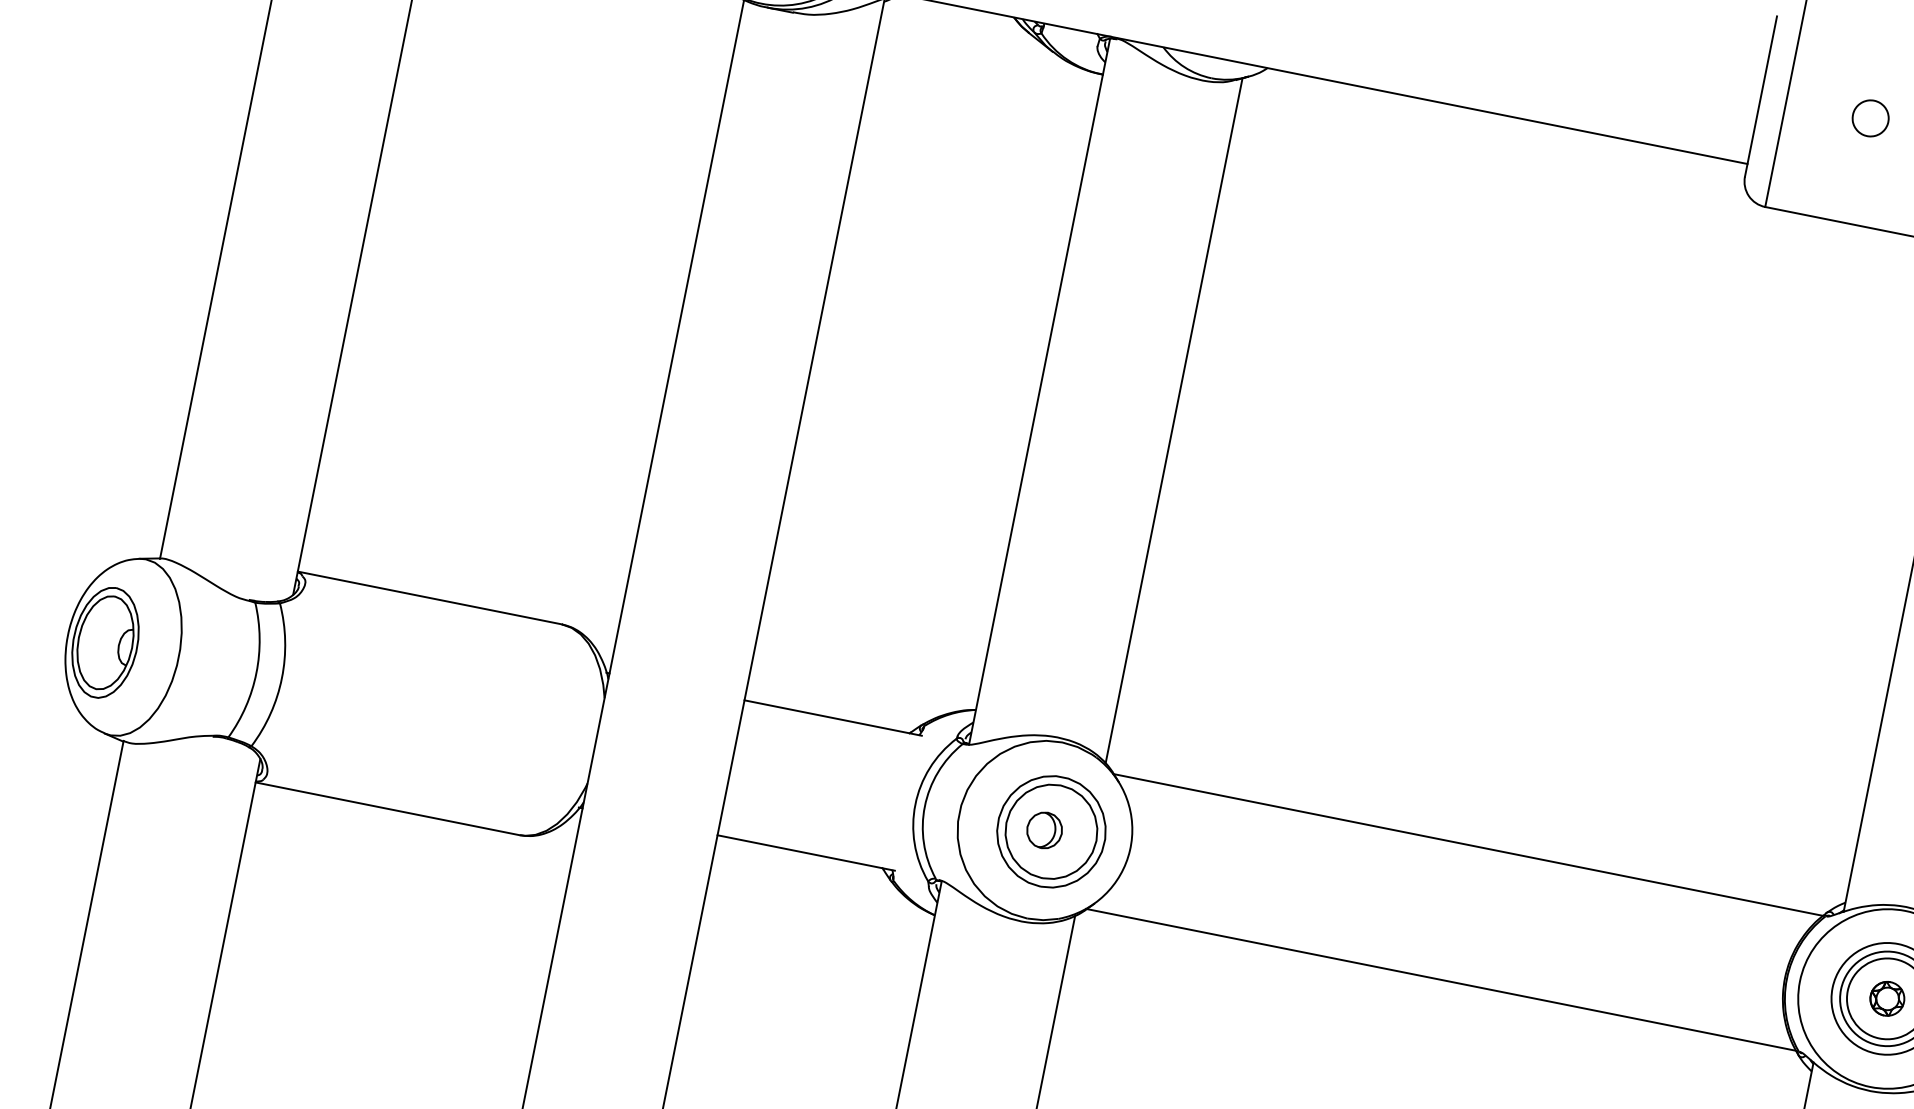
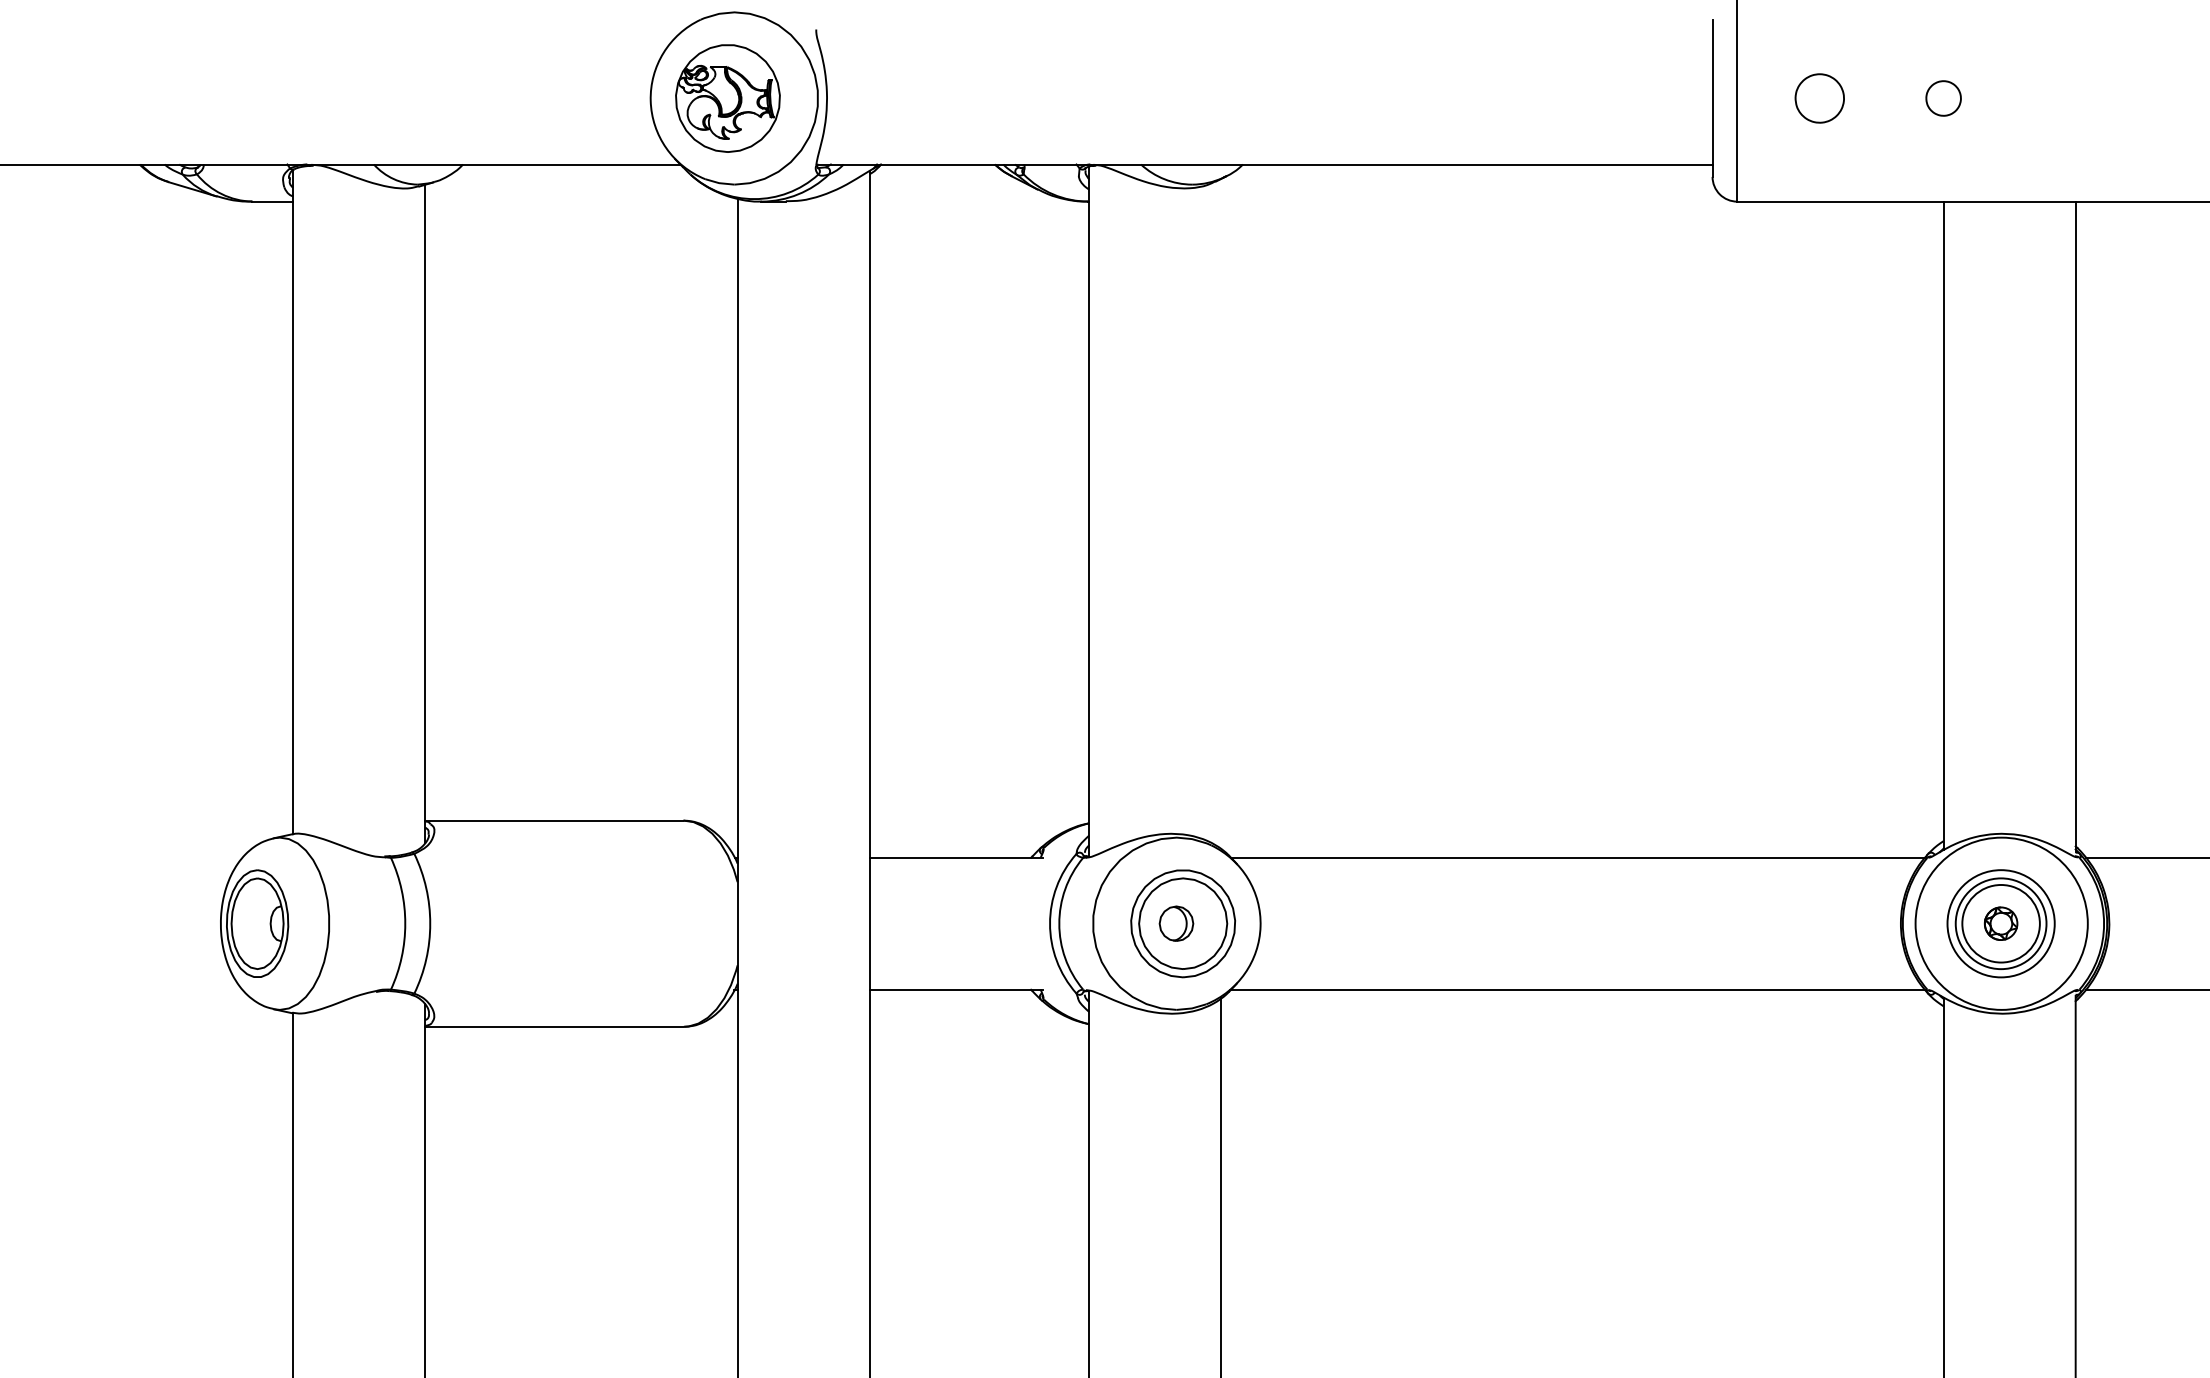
part: (1870, 118) -> (1819, 98), size x1.4
line: (1174, 420) -> (1221, 513), removed

